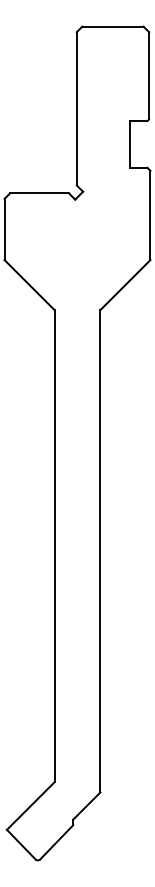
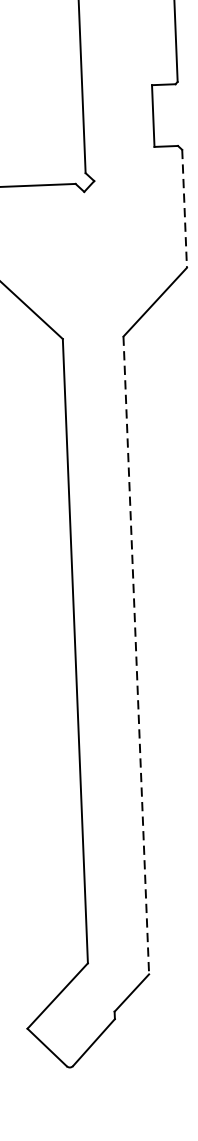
line: (150, 215) -> (184, 208), solid -> dashed
line: (100, 551) -> (136, 655), solid -> dashed

